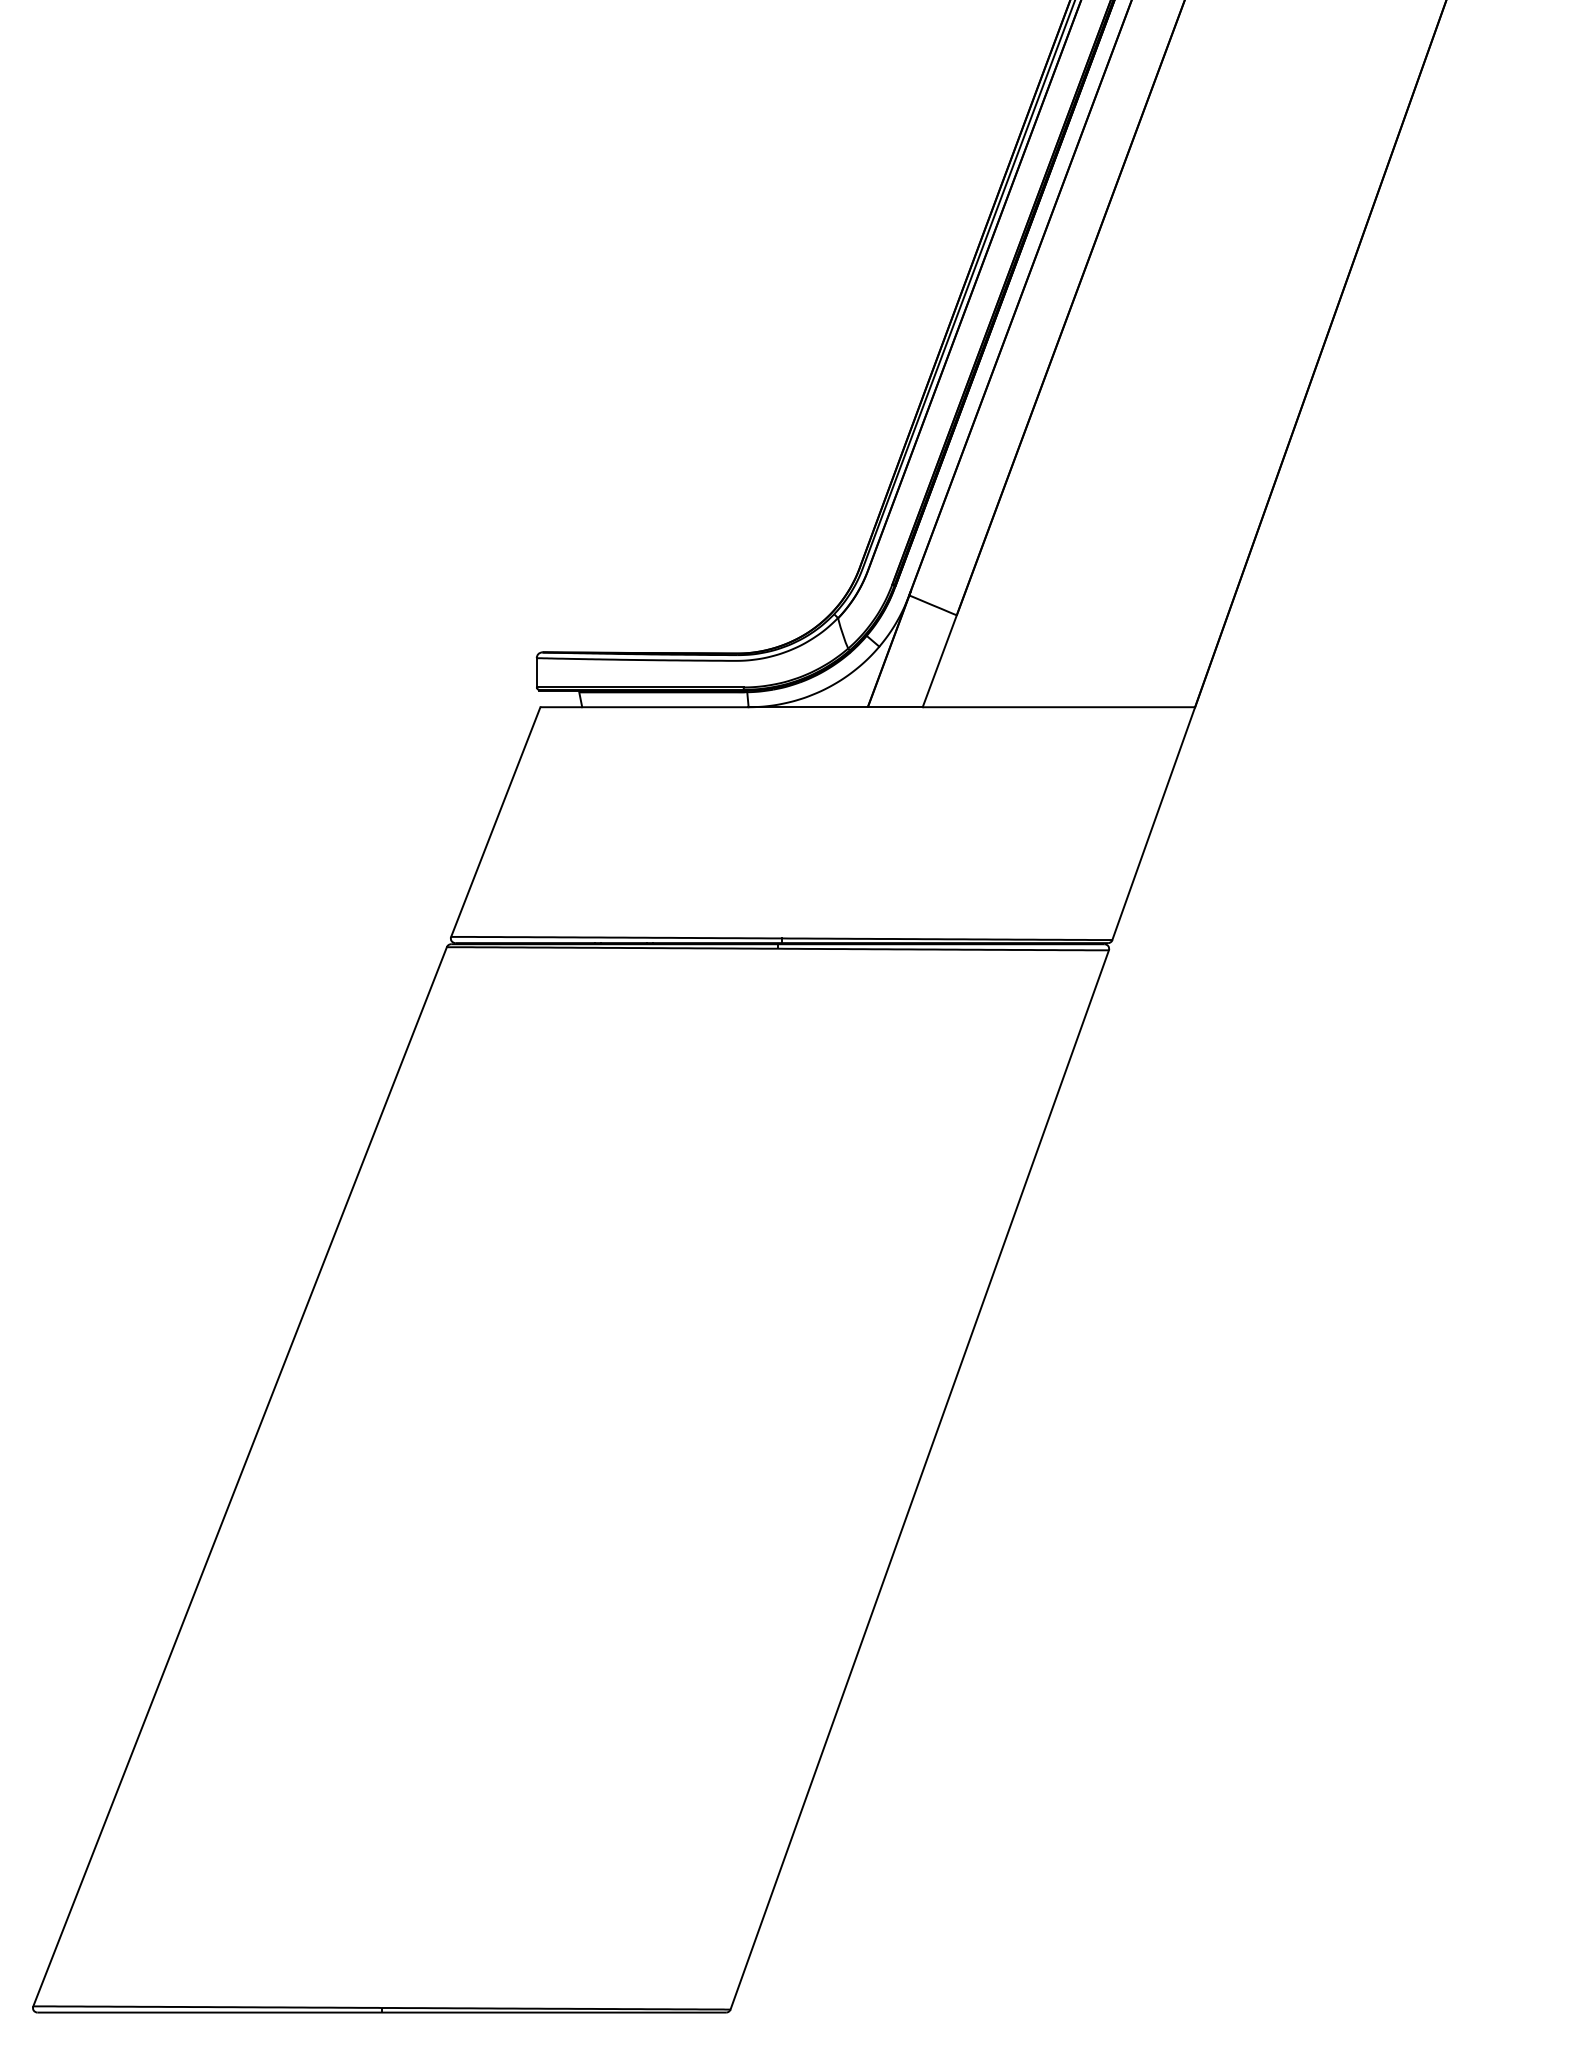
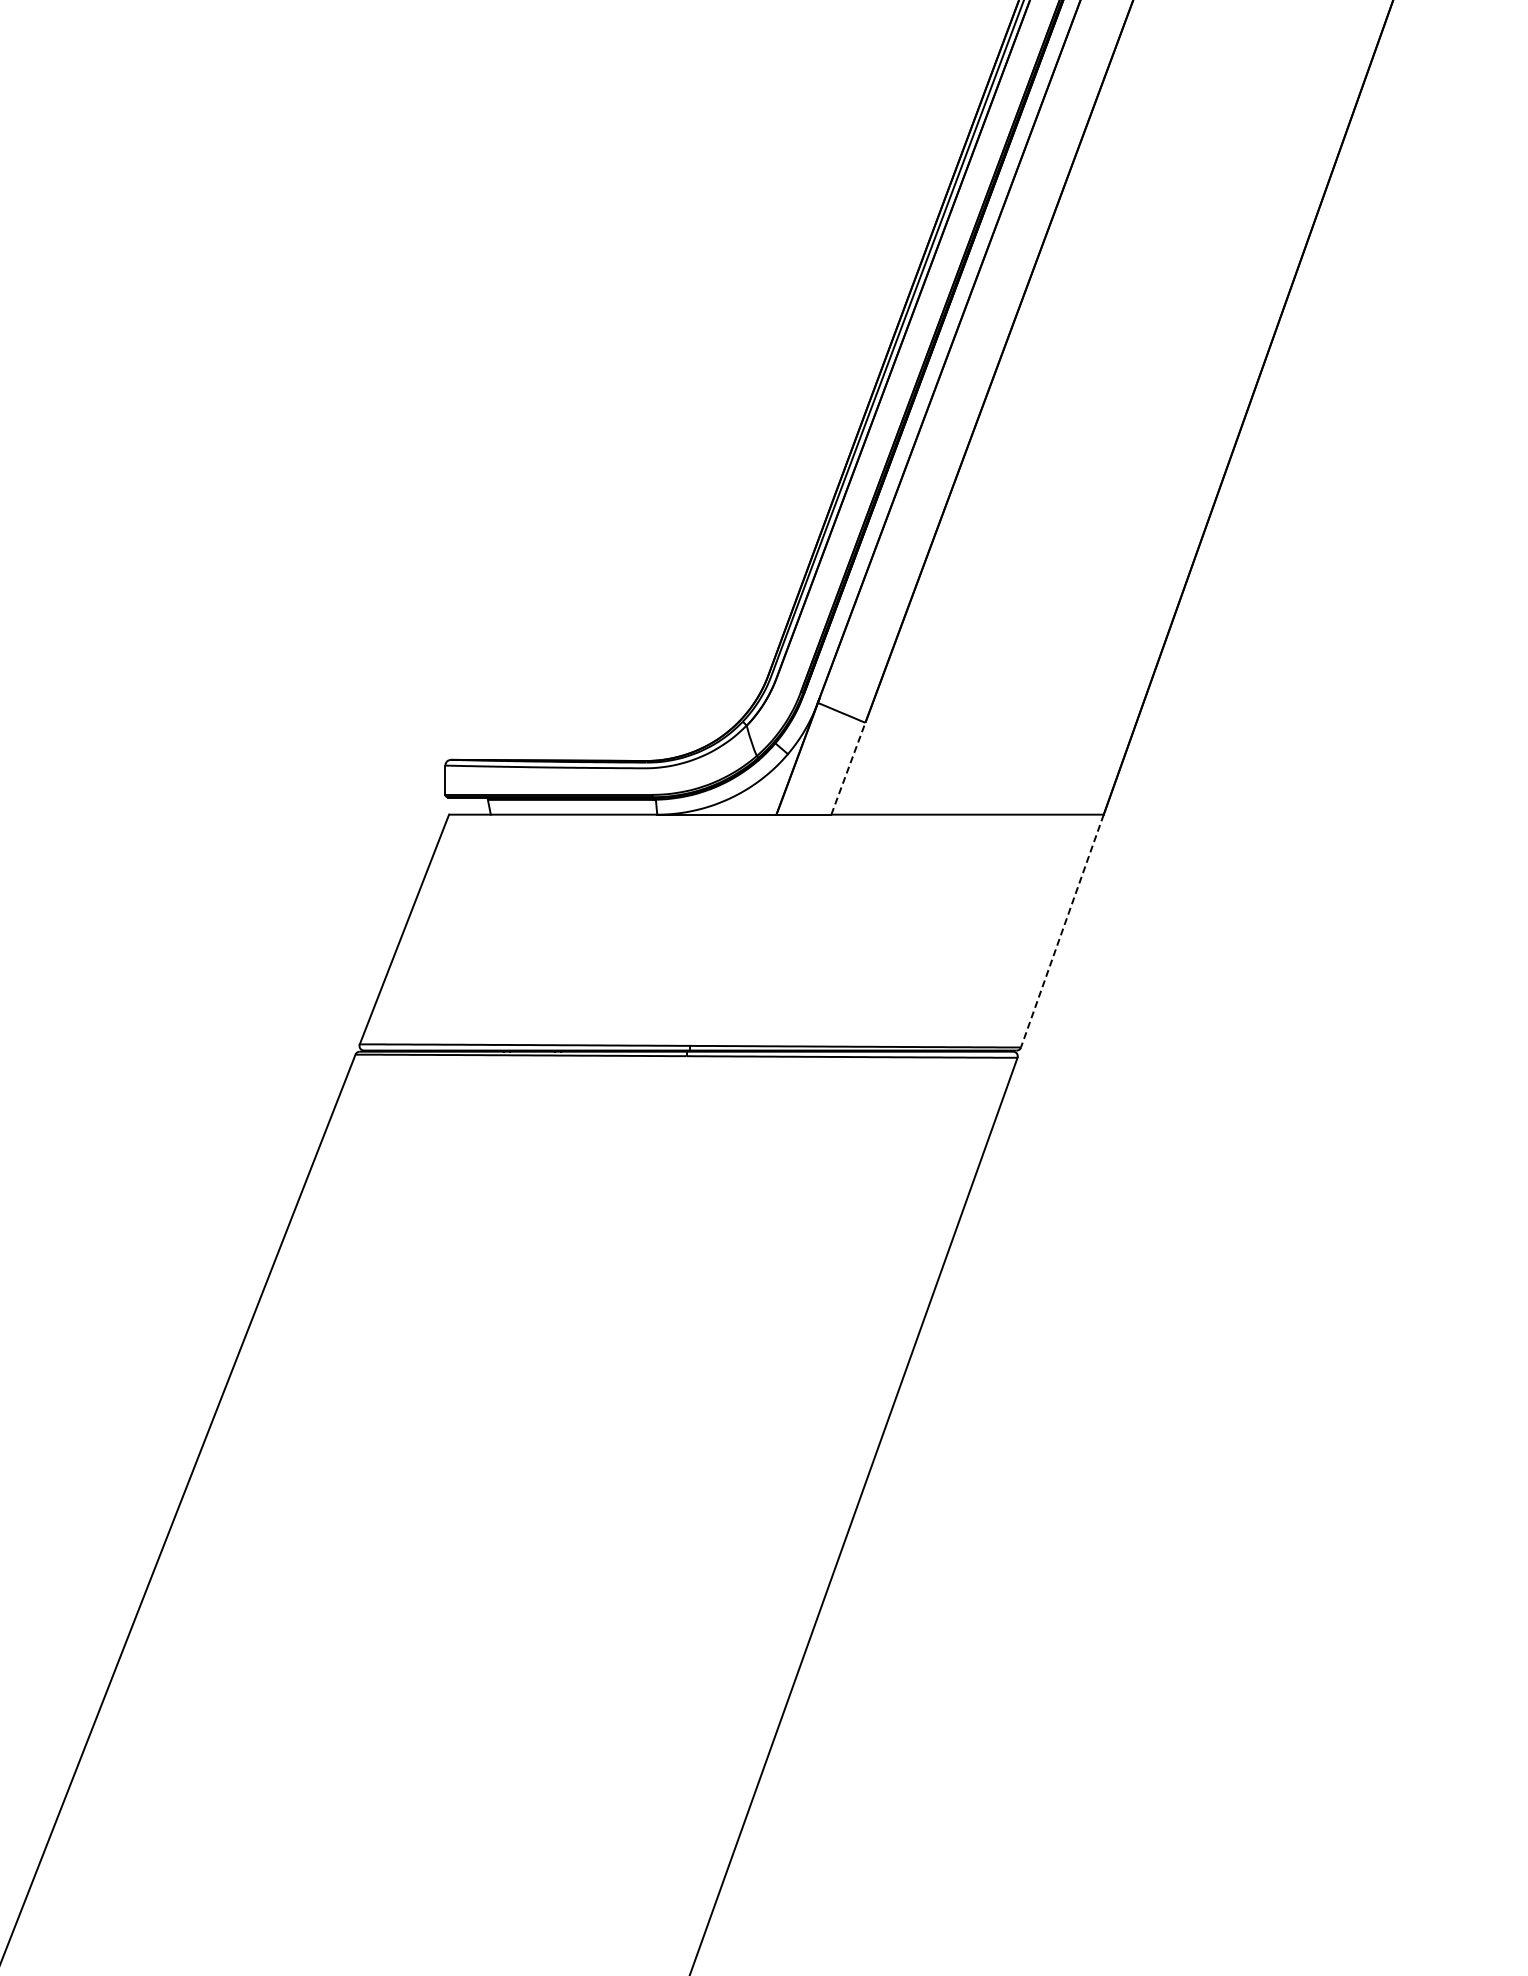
line: (939, 660) -> (848, 767), solid -> dashed
line: (1153, 823) -> (1062, 930), solid -> dashed

